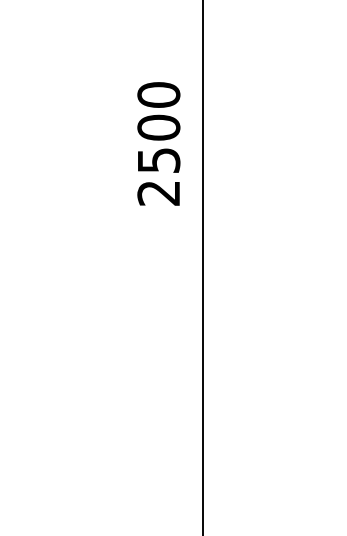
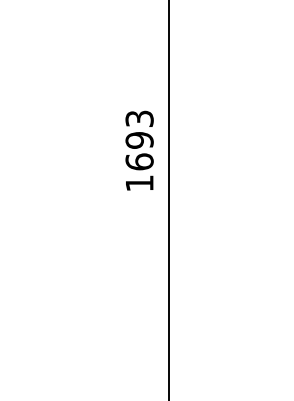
text: (158, 143) -> (139, 150), 2500 -> 1693

